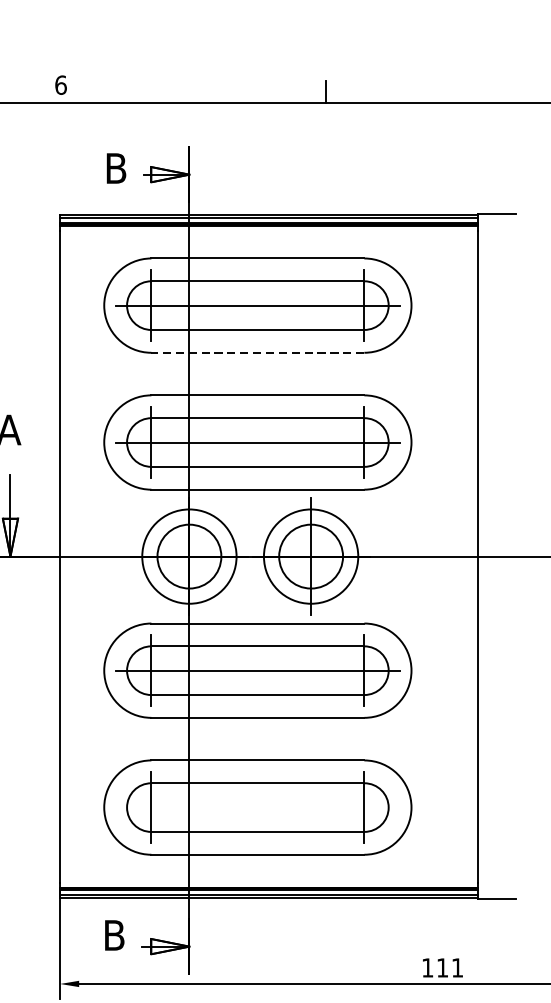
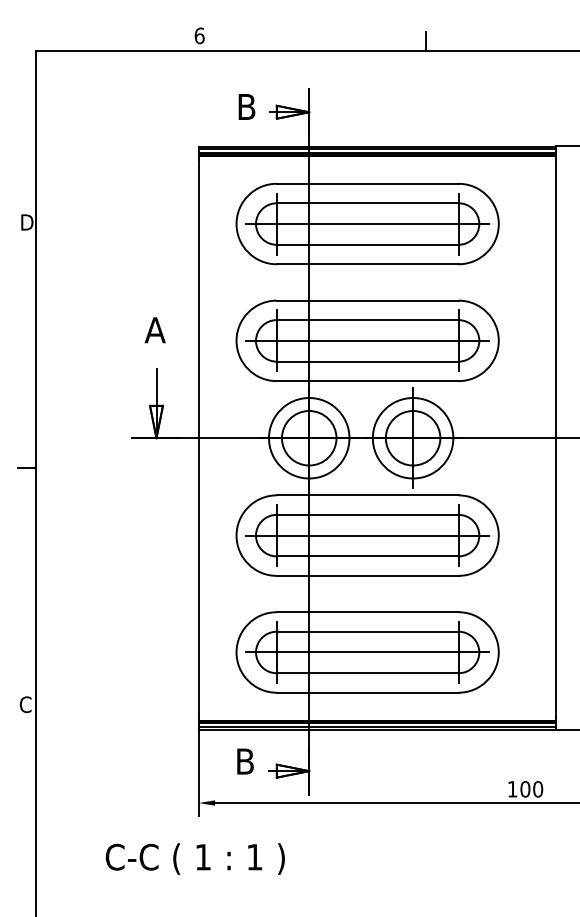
line: (257, 353) -> (367, 264), dashed -> solid
line: (257, 807) -> (367, 652), added
text: (449, 968) -> (531, 789), 111 -> 100

